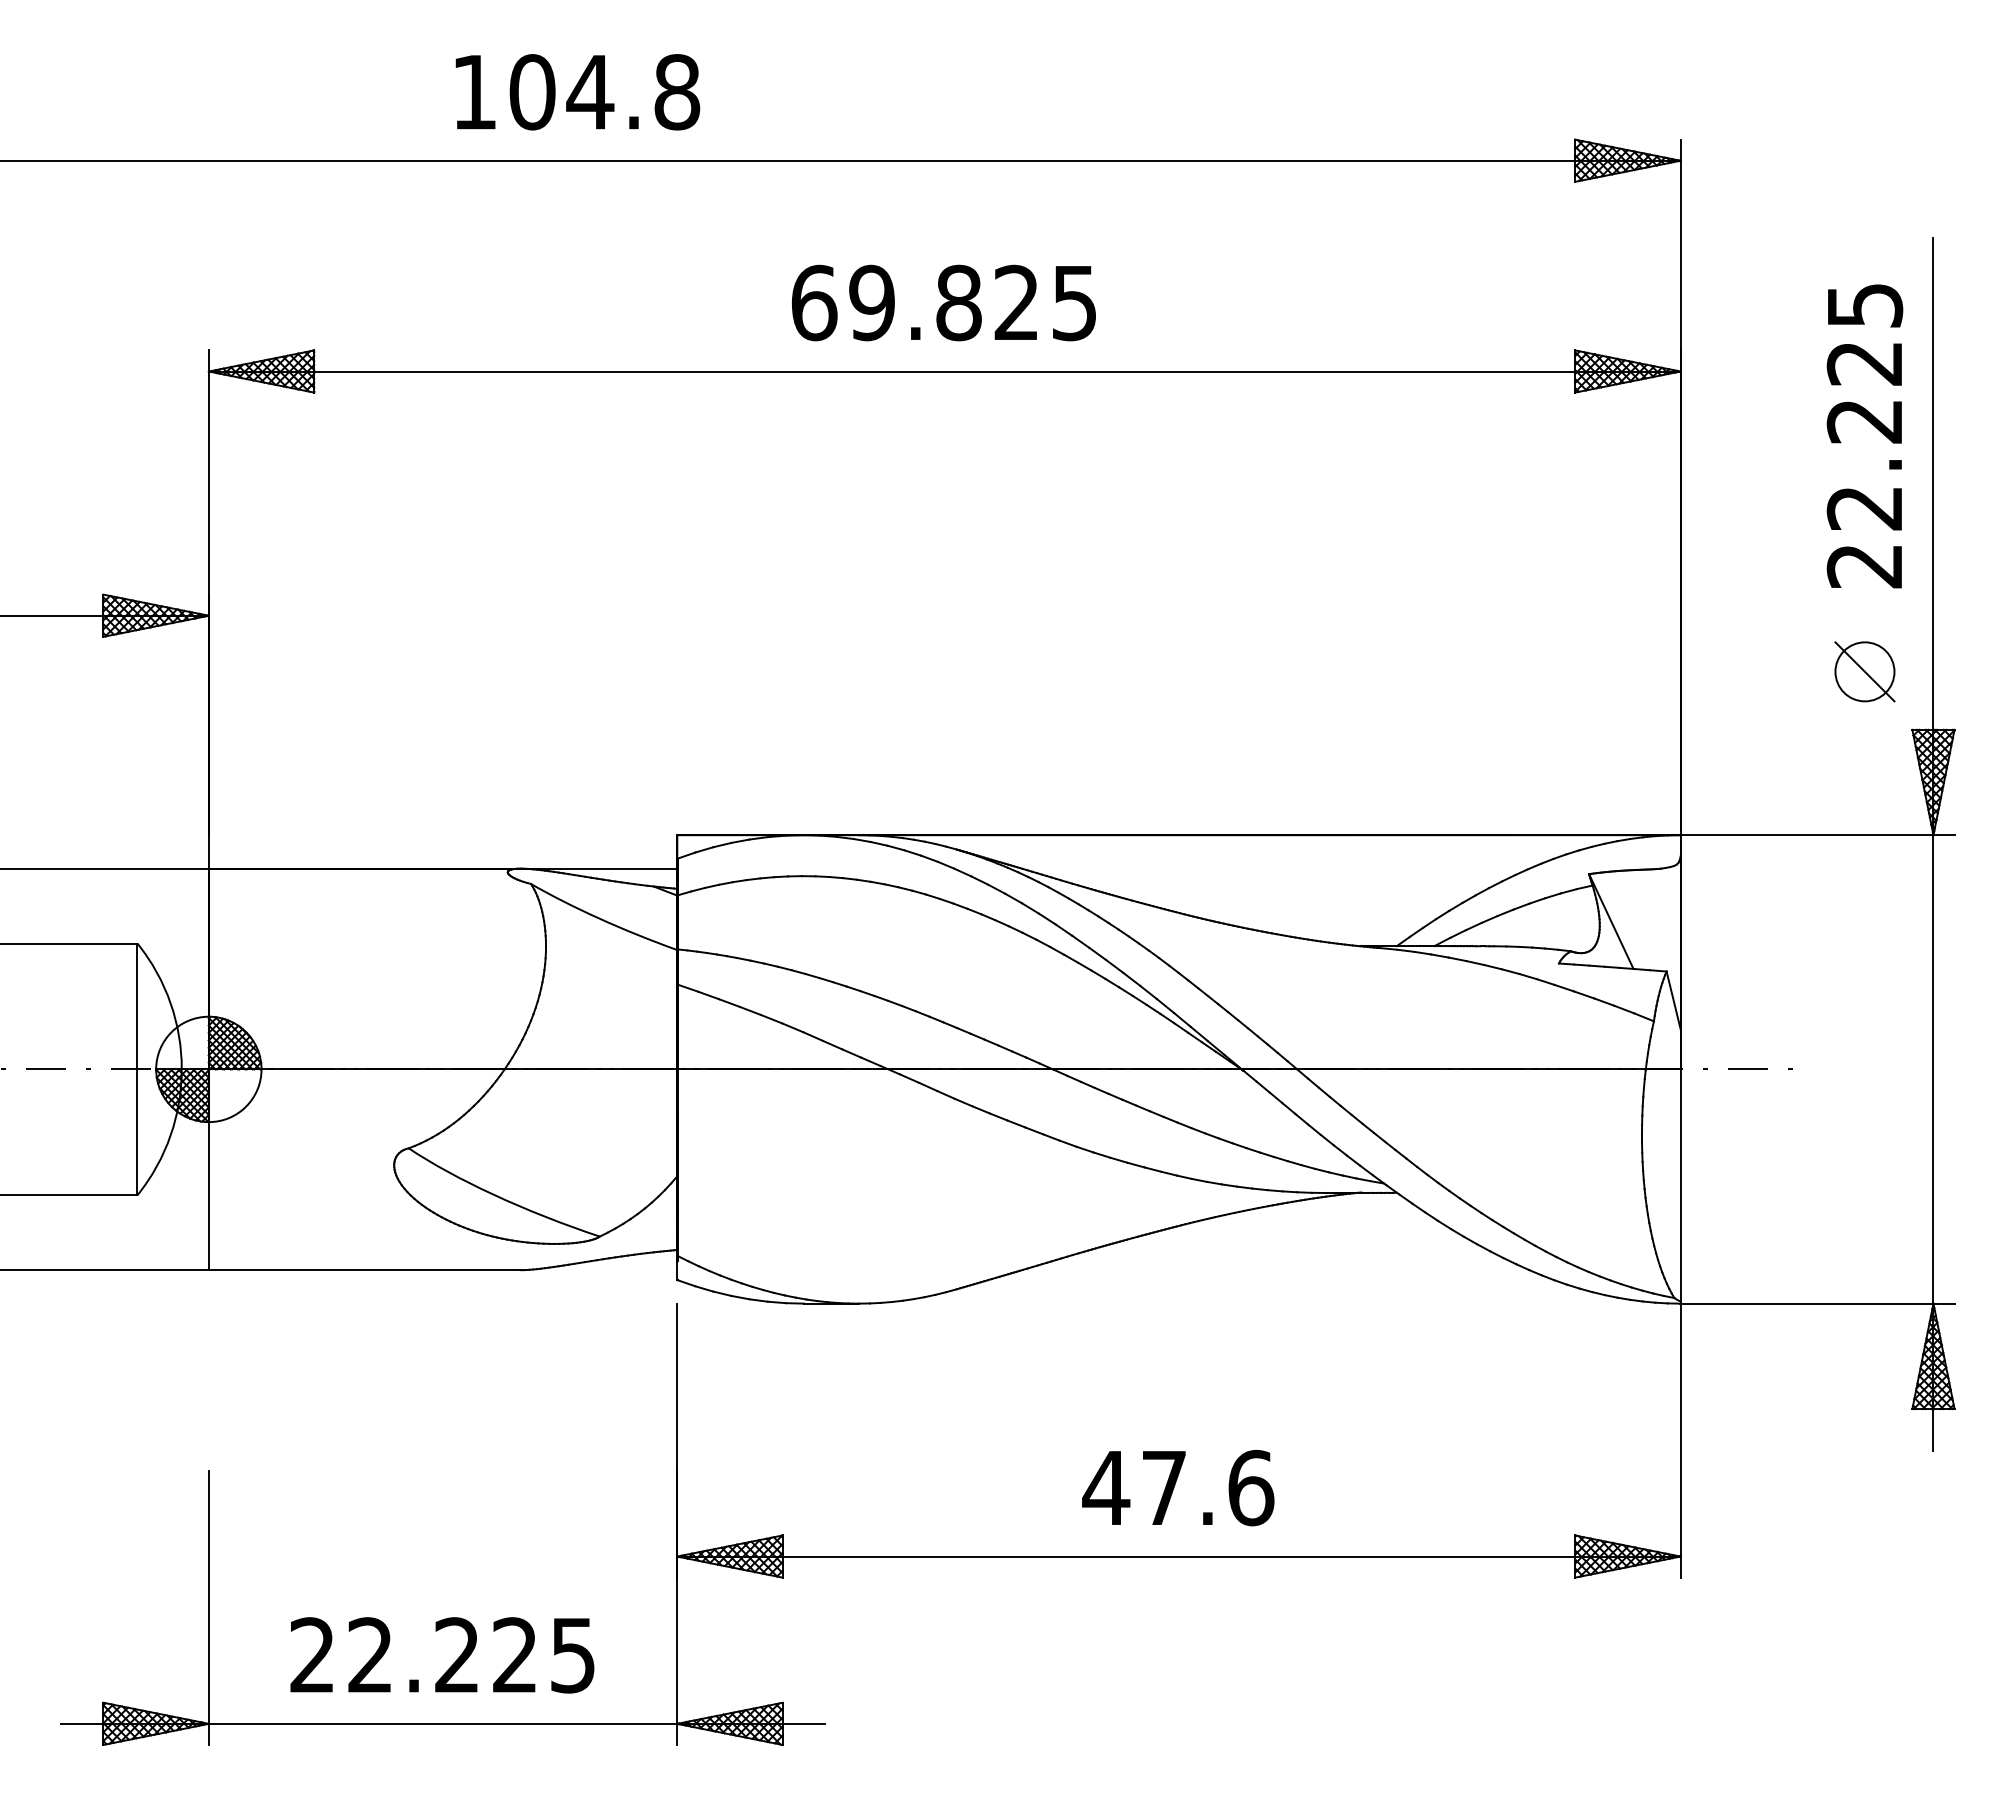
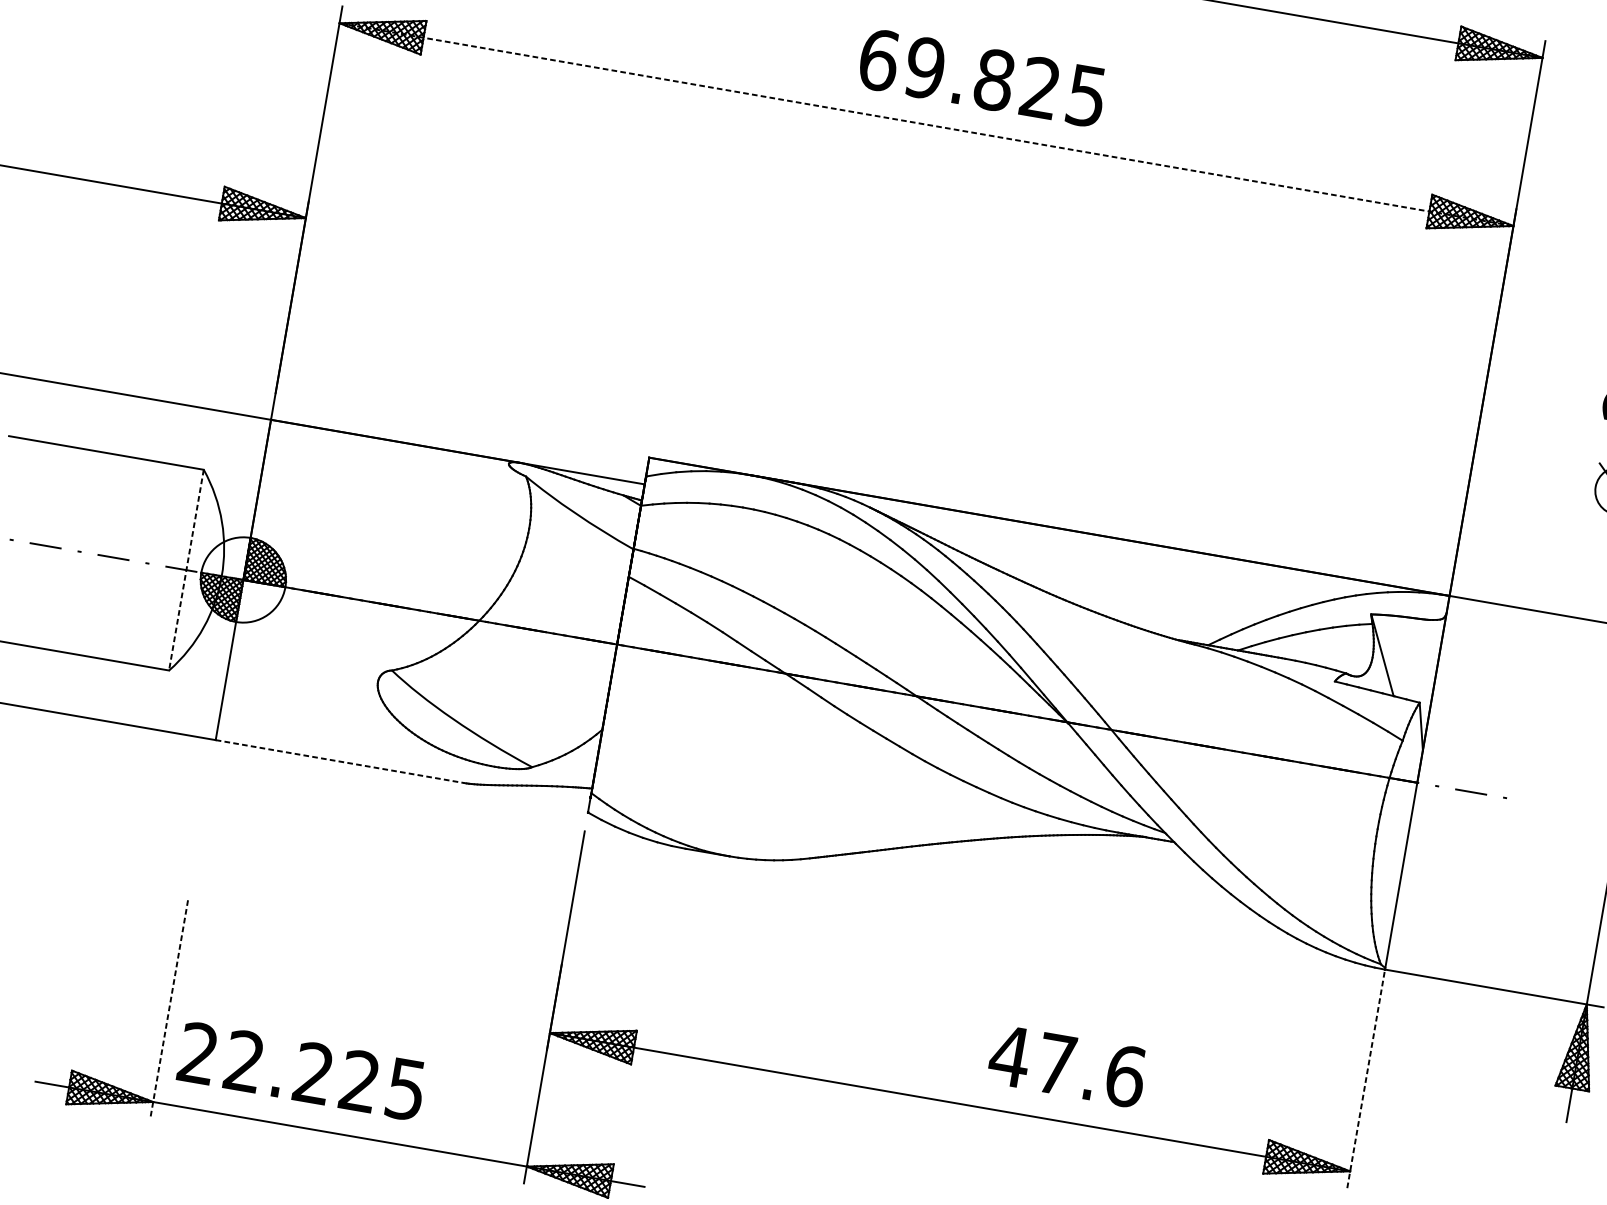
text: (943, 302) -> (982, 77), moved
line: (944, 371) -> (926, 124), solid -> dashed
line: (137, 1069) -> (186, 570), solid -> dashed
line: (364, 1270) -> (339, 761), solid -> dashed
line: (1680, 1440) -> (1366, 1078), solid -> dashed
text: (1178, 1487) -> (1067, 1065), moved
line: (208, 1607) -> (168, 1009), solid -> dashed
text: (442, 1655) -> (301, 1071), moved

